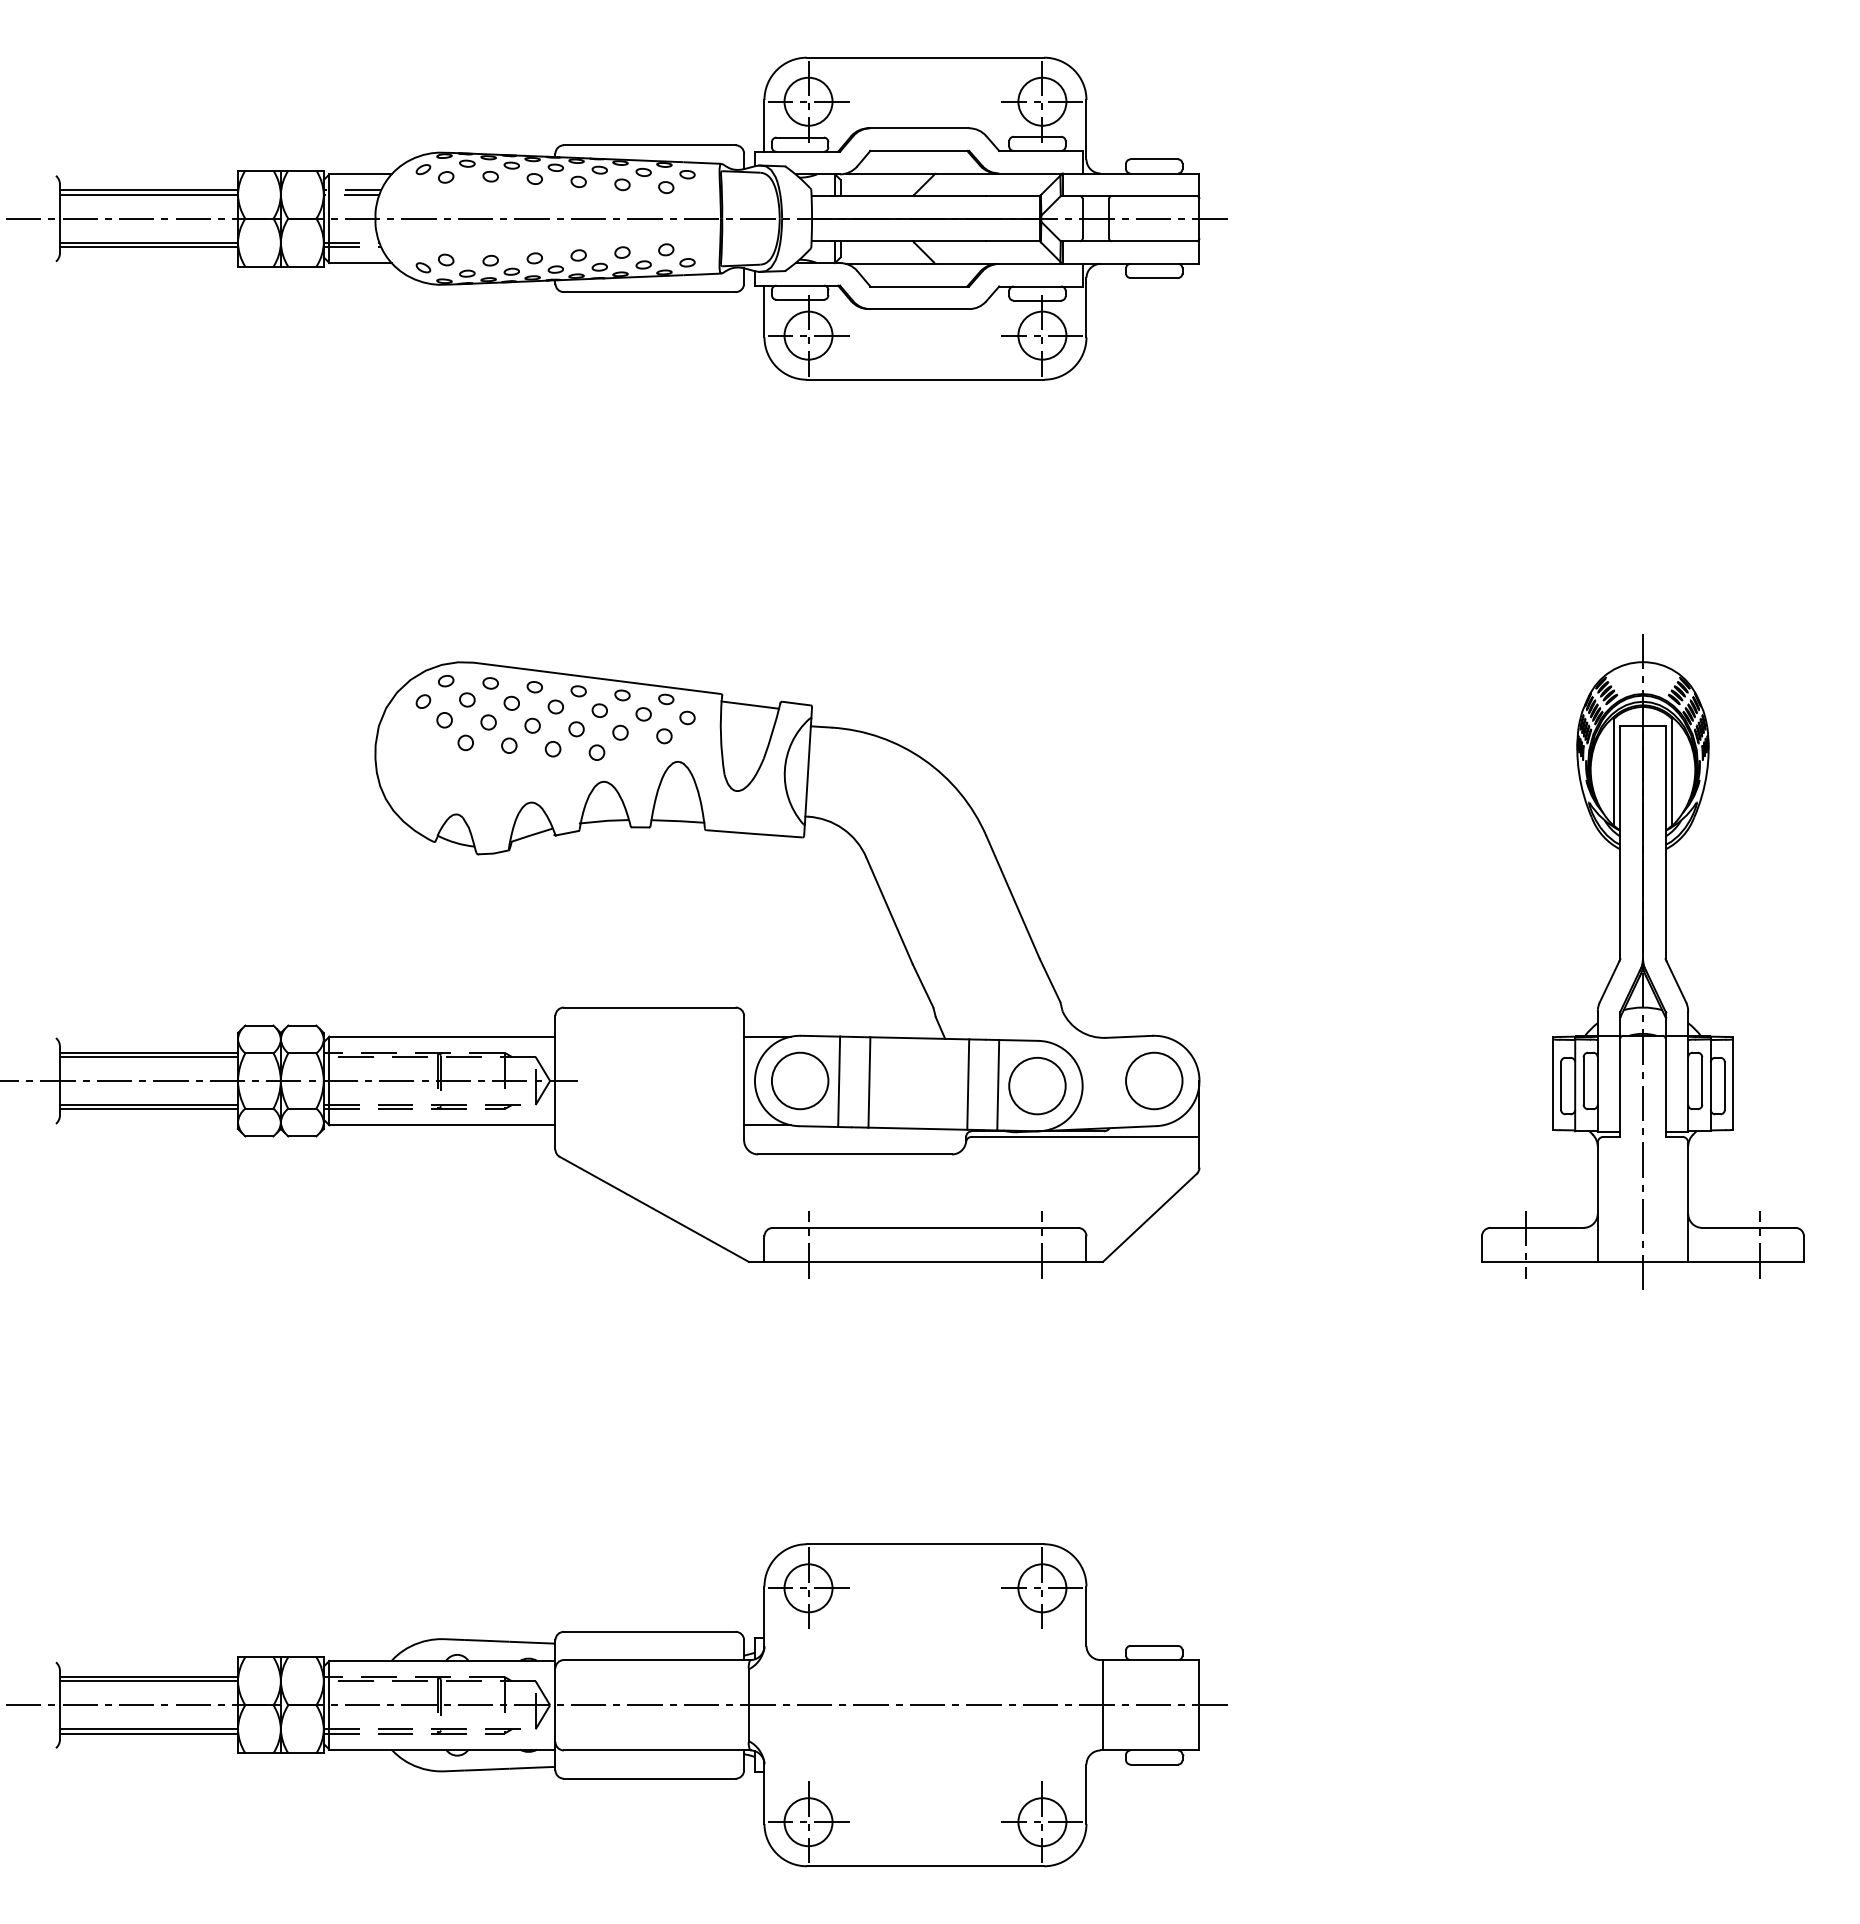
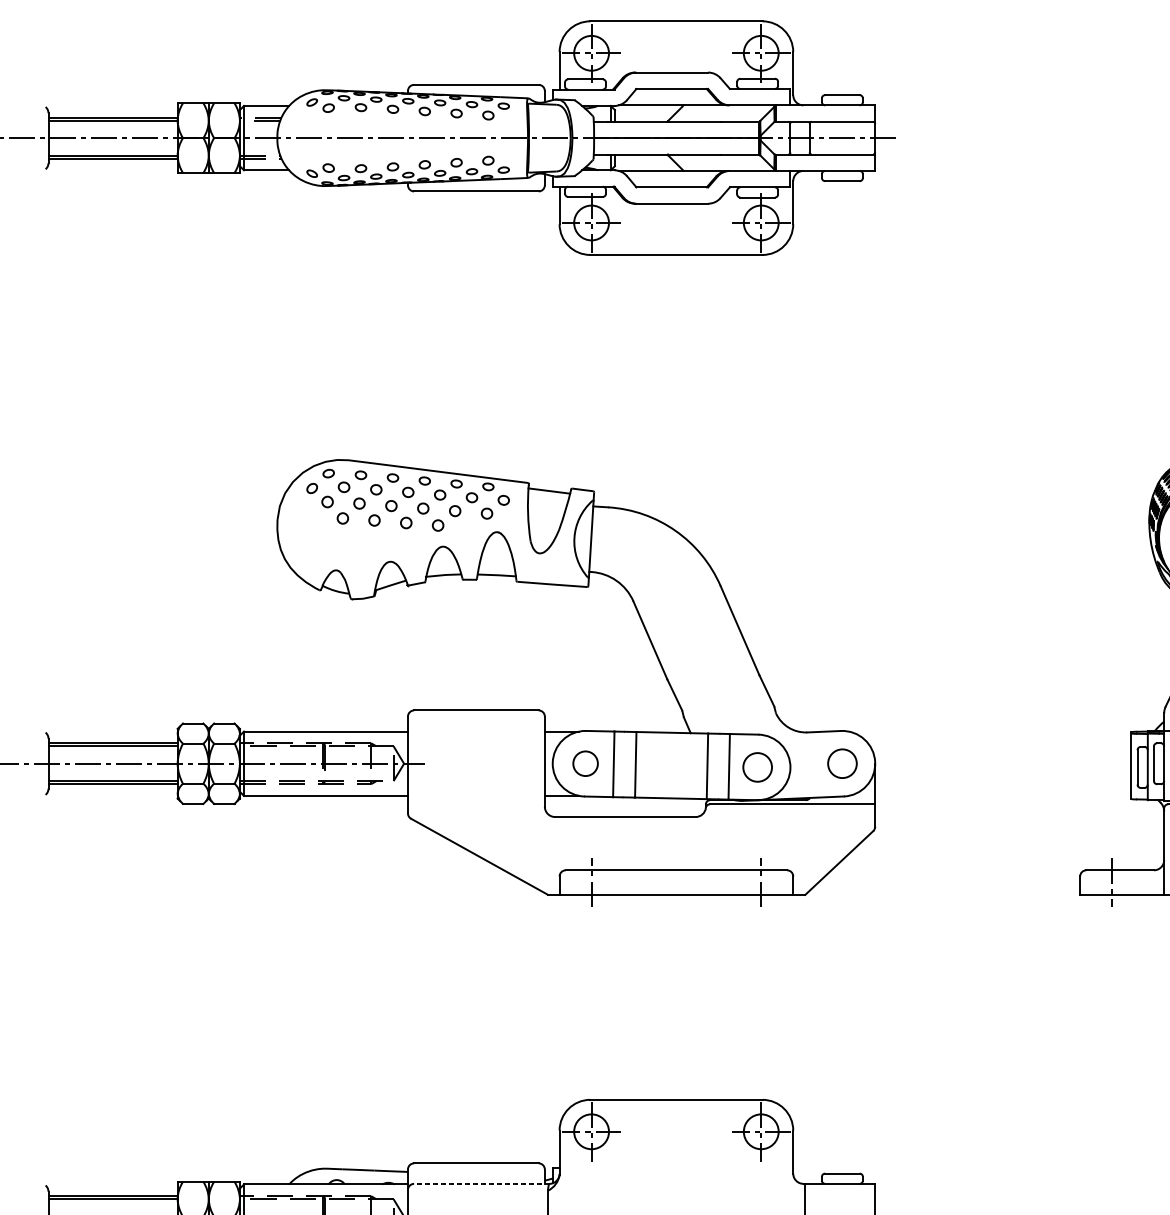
circle: (800, 1080) -> (585, 763), size x0.6
circle: (1154, 1080) -> (842, 763), size x0.7
circle: (1037, 1085) -> (757, 767), size x0.7
line: (657, 1660) -> (482, 1184), solid -> dashed

